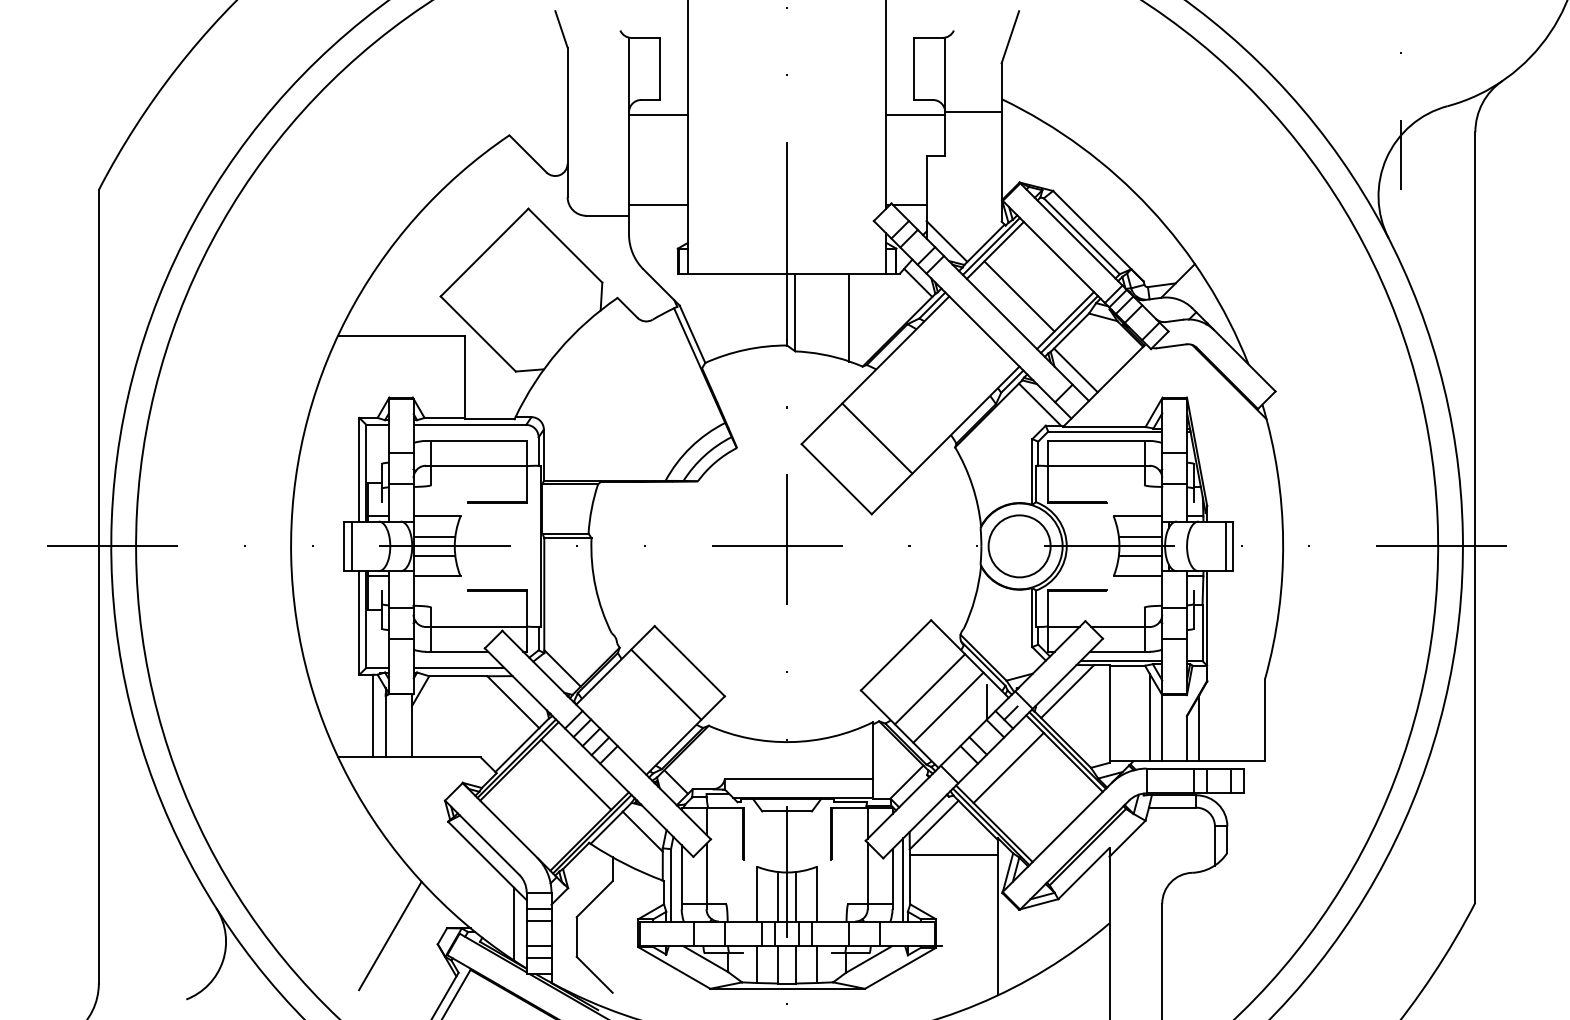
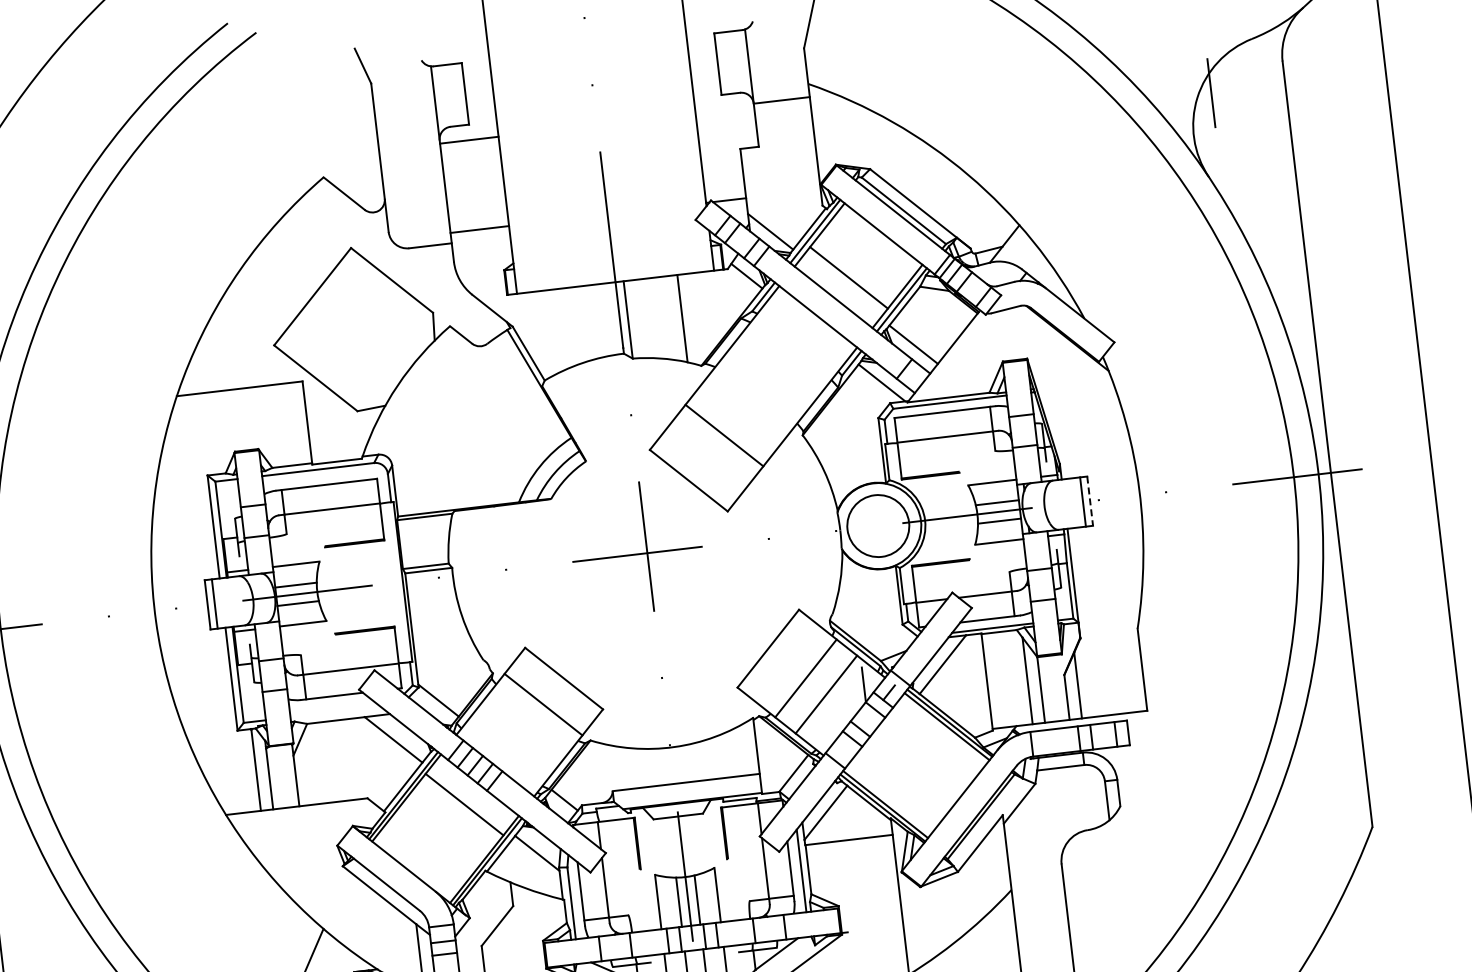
line: (915, 115) -> (724, 110), removed
line: (1232, 546) -> (1089, 501), solid -> dashed
line: (458, 667) -> (335, 711), removed
line: (1008, 767) -> (893, 746), removed

